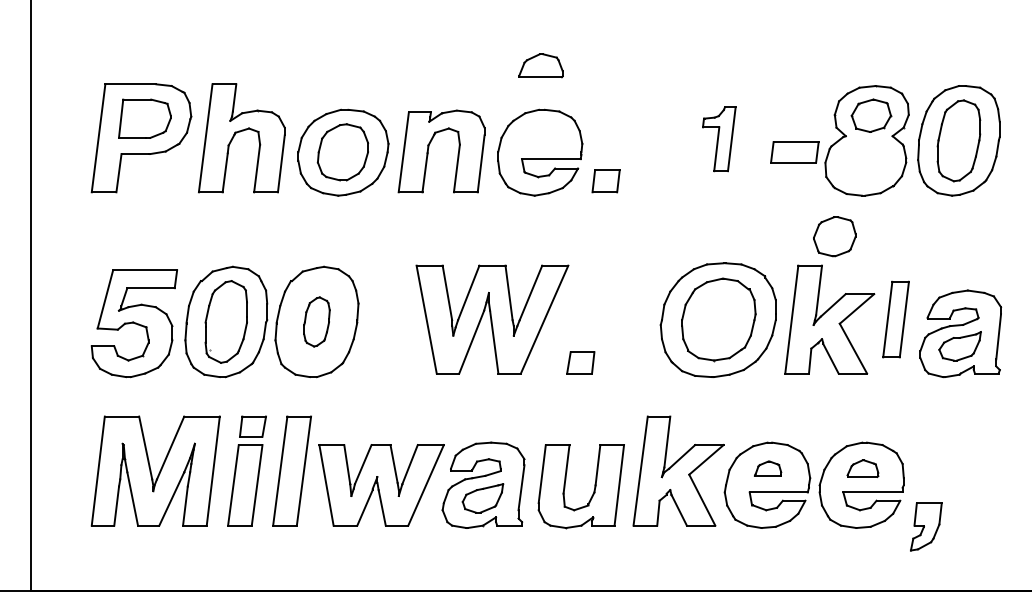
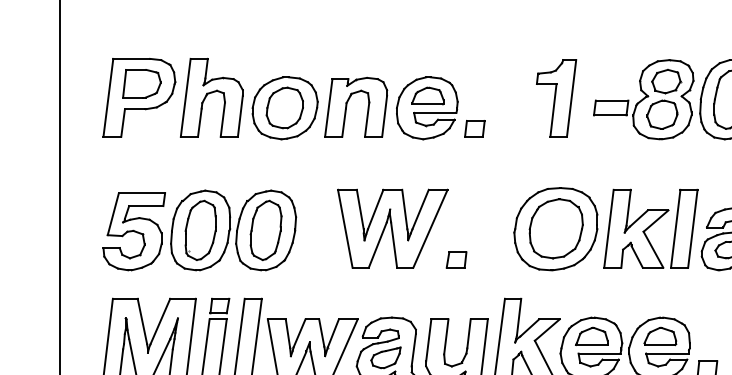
part: (540, 65) -> (427, 95), moved
part: (719, 139) -> (556, 98), size x1.67
part: (834, 236) -> (662, 114), moved
part: (895, 319) -> (683, 228), size x1.43
part: (316, 321) -> (265, 230), size x1.67
part: (767, 468) -> (591, 336), size x1.67
part: (862, 468) -> (660, 336), size x1.43

